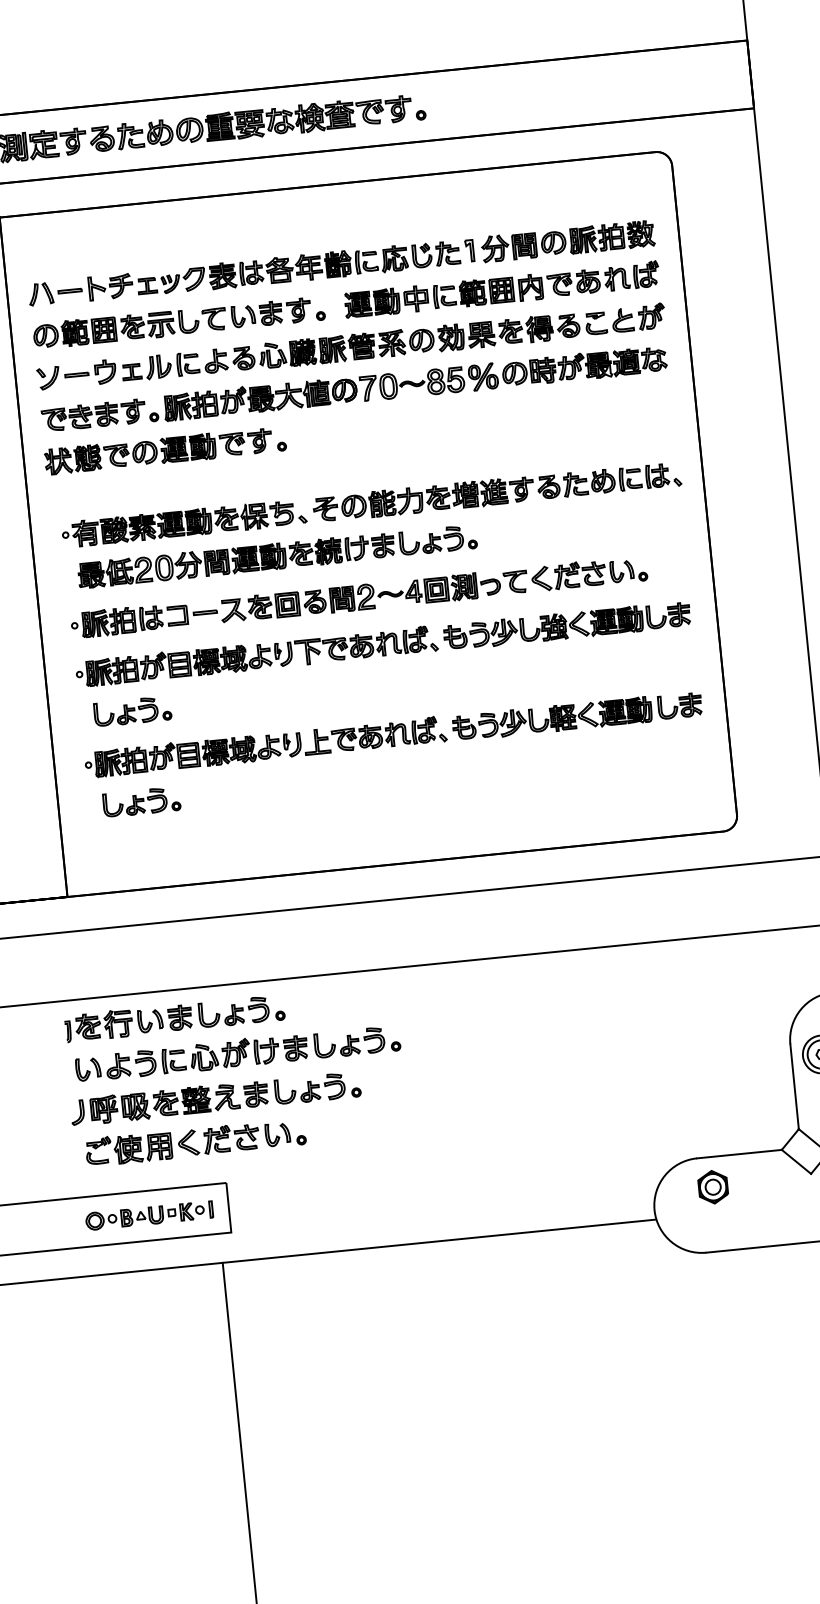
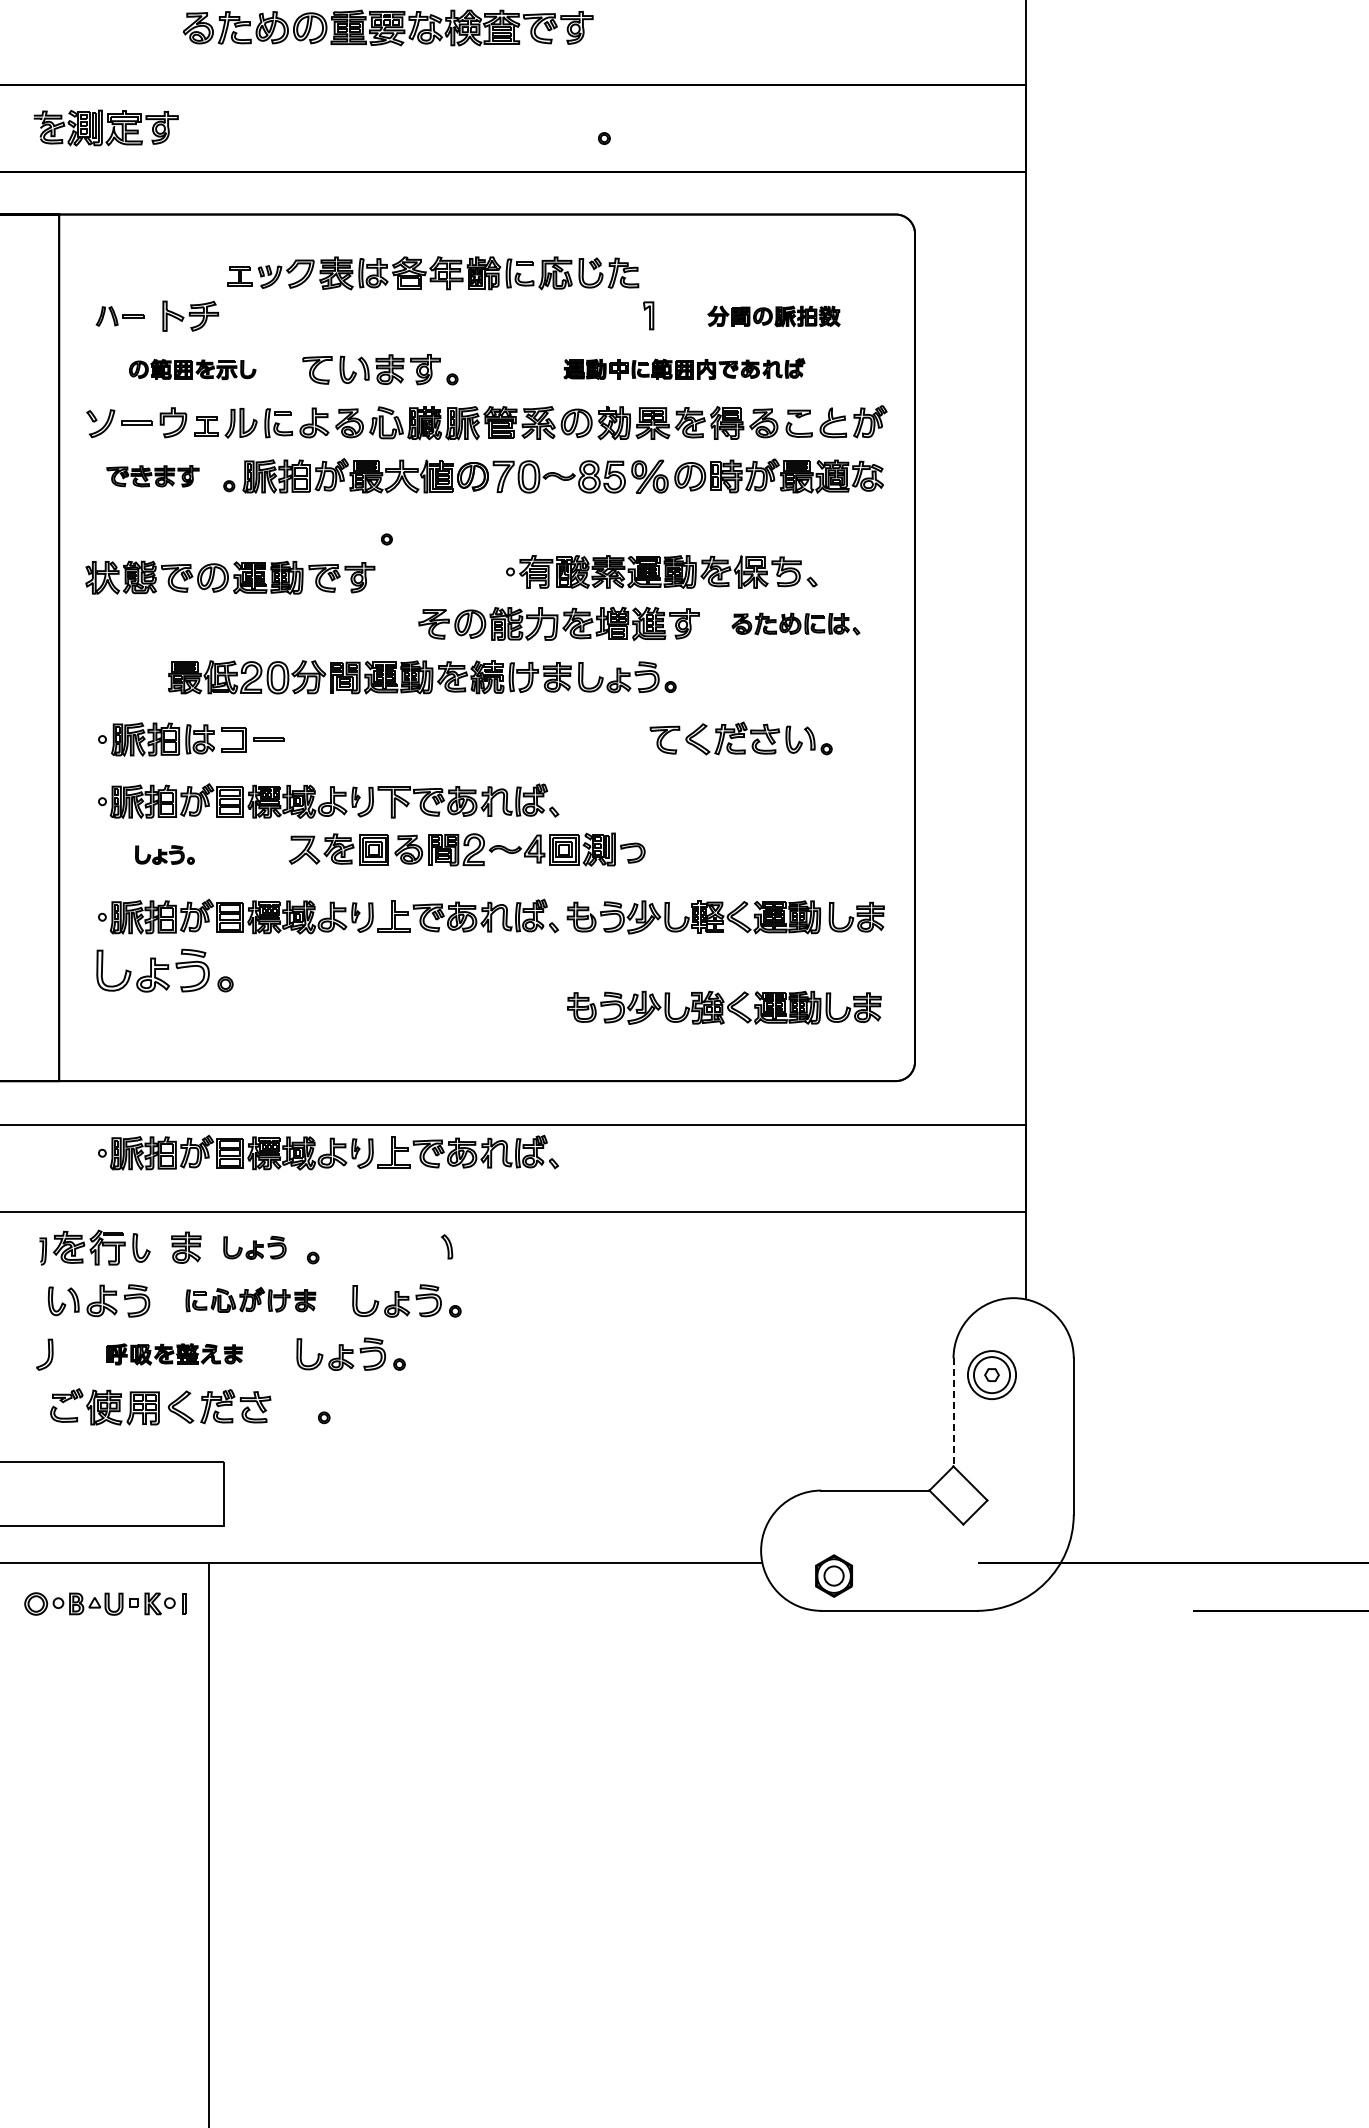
part: (251, 123) -> (388, 27), moved
part: (567, 241) -> (773, 316), size x0.6
part: (298, 268) -> (433, 273), moved
part: (501, 289) -> (684, 368), size x0.6
part: (54, 292) -> (119, 316), size x0.7
part: (116, 328) -> (192, 369), size x0.6
part: (93, 414) -> (152, 475), size x0.7
part: (158, 451) -> (230, 577), moved
part: (608, 480) -> (795, 623), size x0.7
part: (184, 523) -> (661, 571), moved
part: (277, 556) -> (422, 677), moved
part: (360, 597) -> (466, 849), moved
part: (567, 625) -> (724, 1007), moved
part: (132, 711) -> (164, 854), size x0.6
part: (141, 802) -> (164, 970), size x1.4
part: (284, 931) -> (328, 1152), added
part: (233, 1012) -> (254, 1247), size x0.7
part: (158, 1018) -> (447, 1246), moved
part: (234, 1053) -> (250, 1299), size x0.7
line: (794, 1086) -> (953, 1412), solid -> dashed
part: (179, 1102) -> (174, 1354), size x0.6
part: (277, 1134) -> (294, 1407), removed
part: (712, 1186) -> (833, 1575), moved
part: (149, 1215) -> (105, 1603), moved

